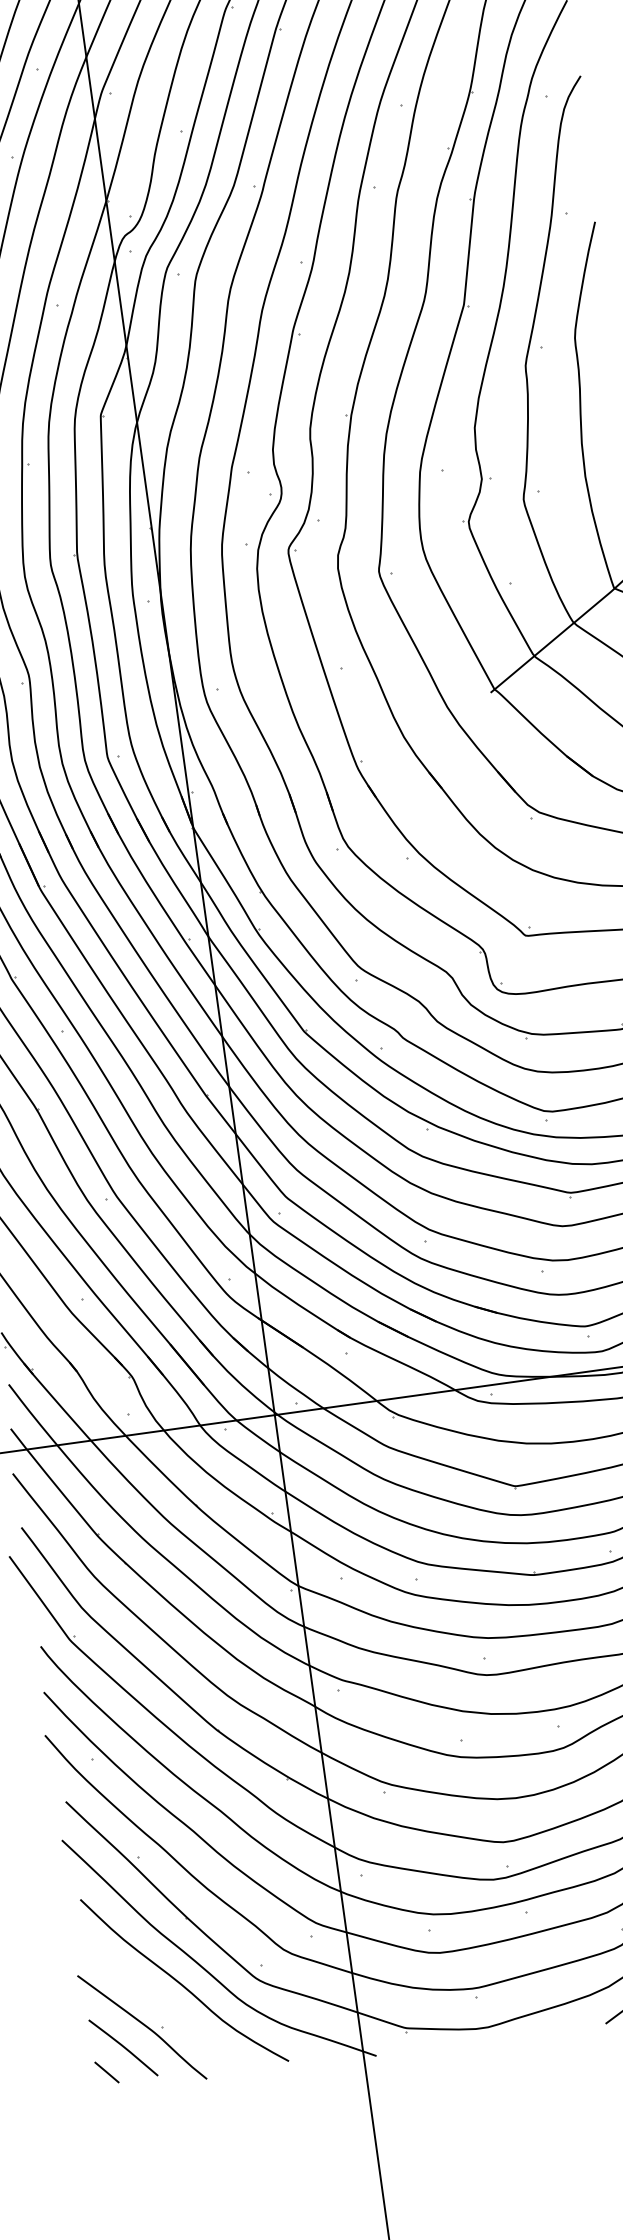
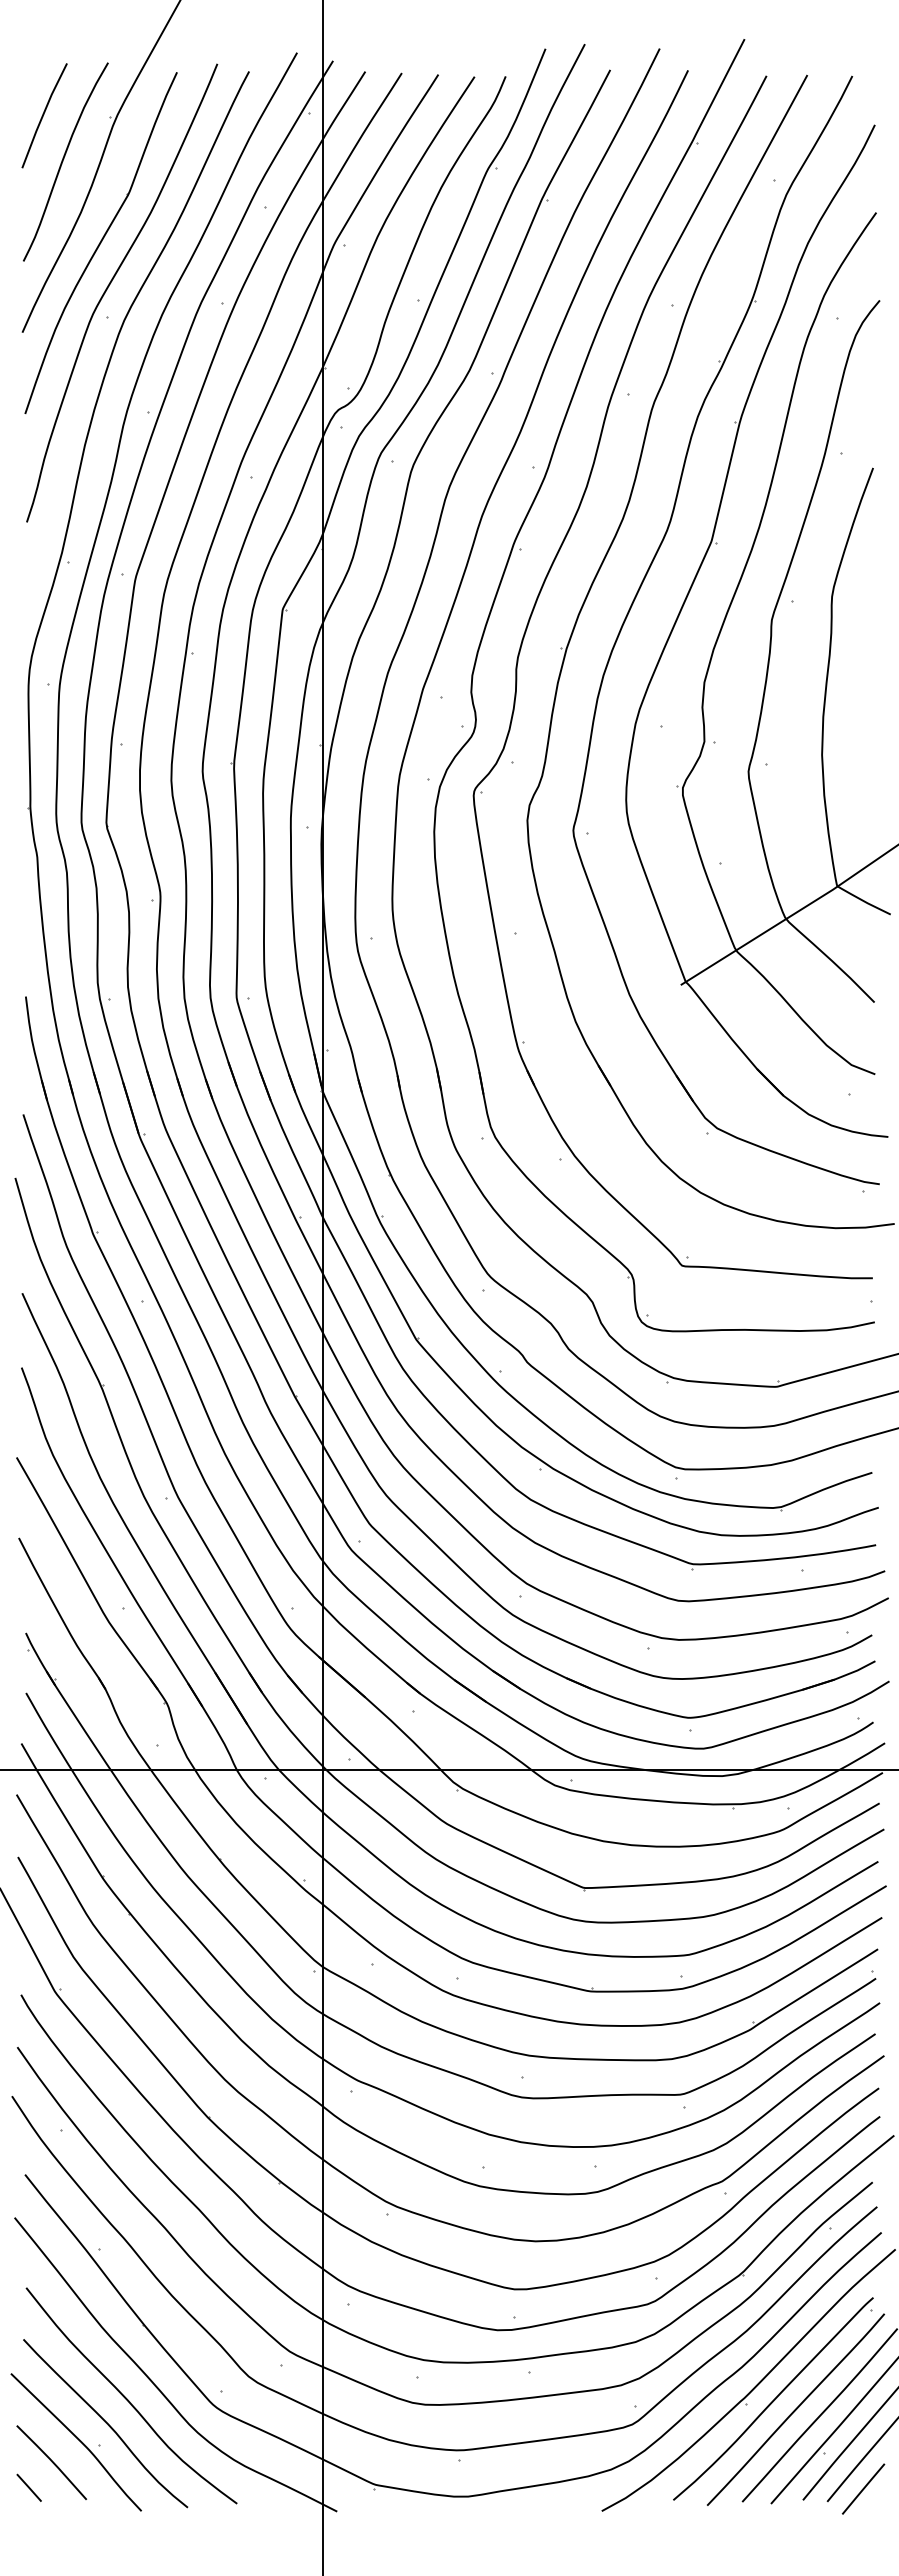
curve: (165, 2006) -> (105, 2422), added

